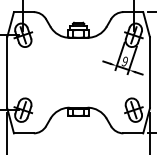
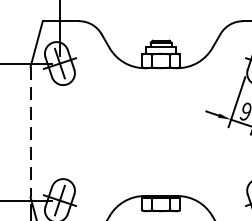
line: (7, 72) -> (30, 131), solid -> dashed

